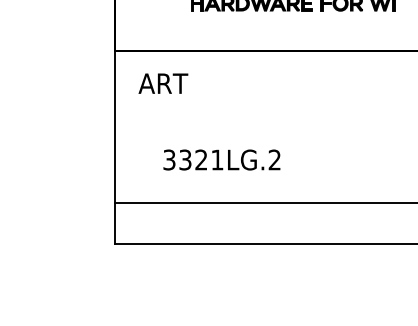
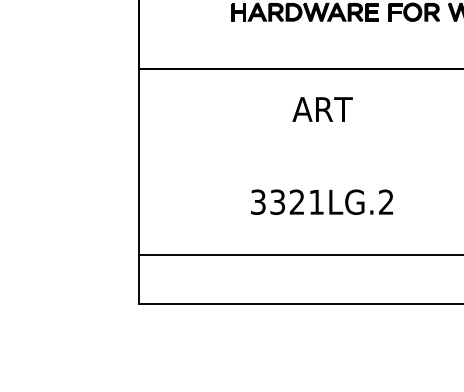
text: (163, 83) -> (322, 109), moved
text: (221, 159) -> (321, 201), moved

